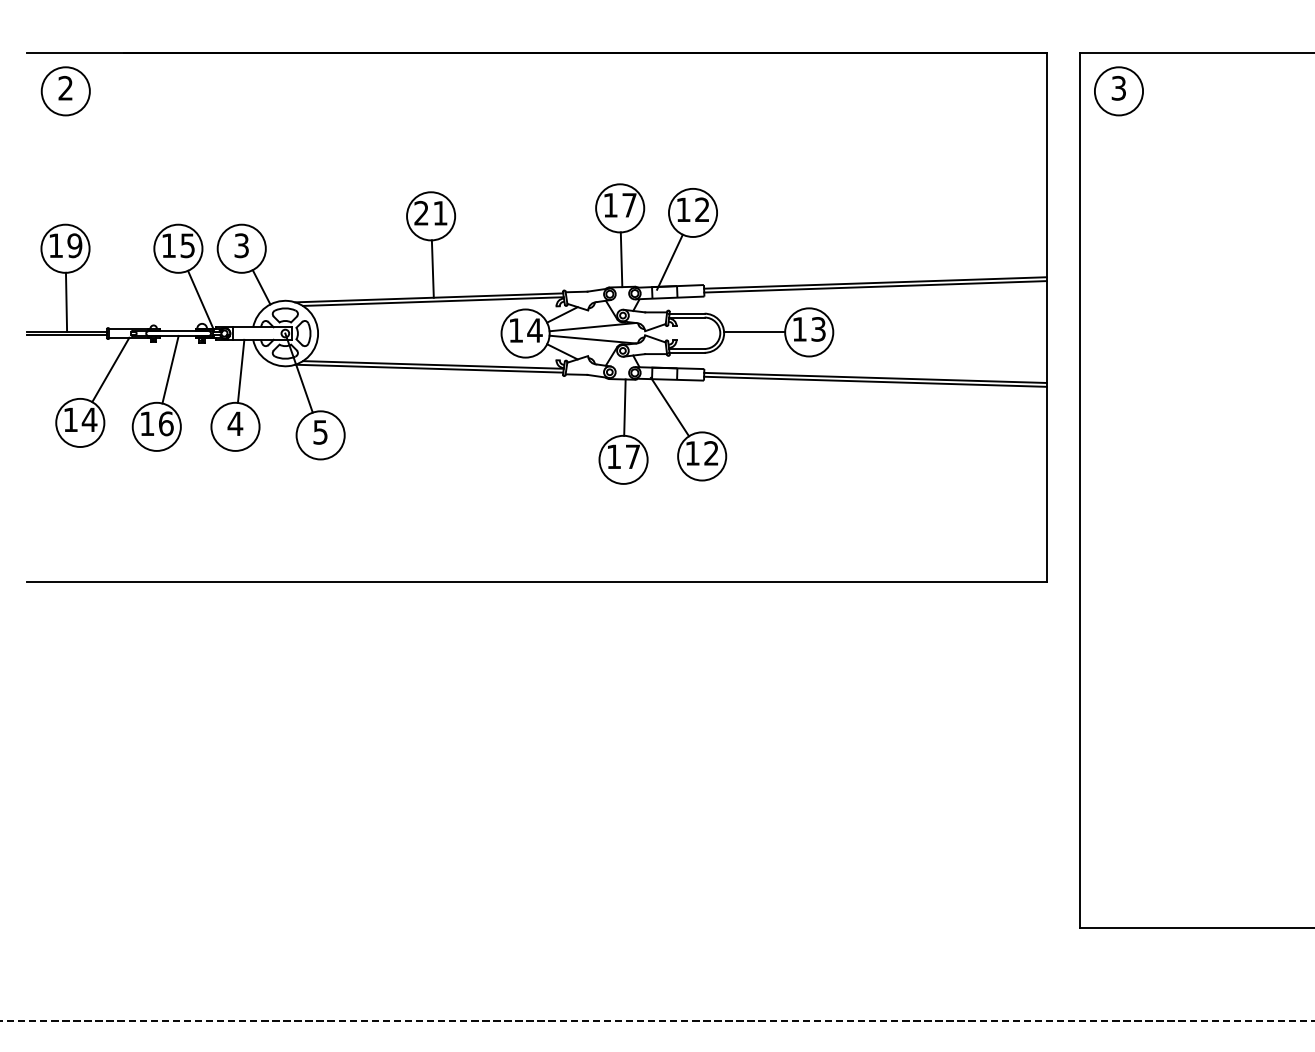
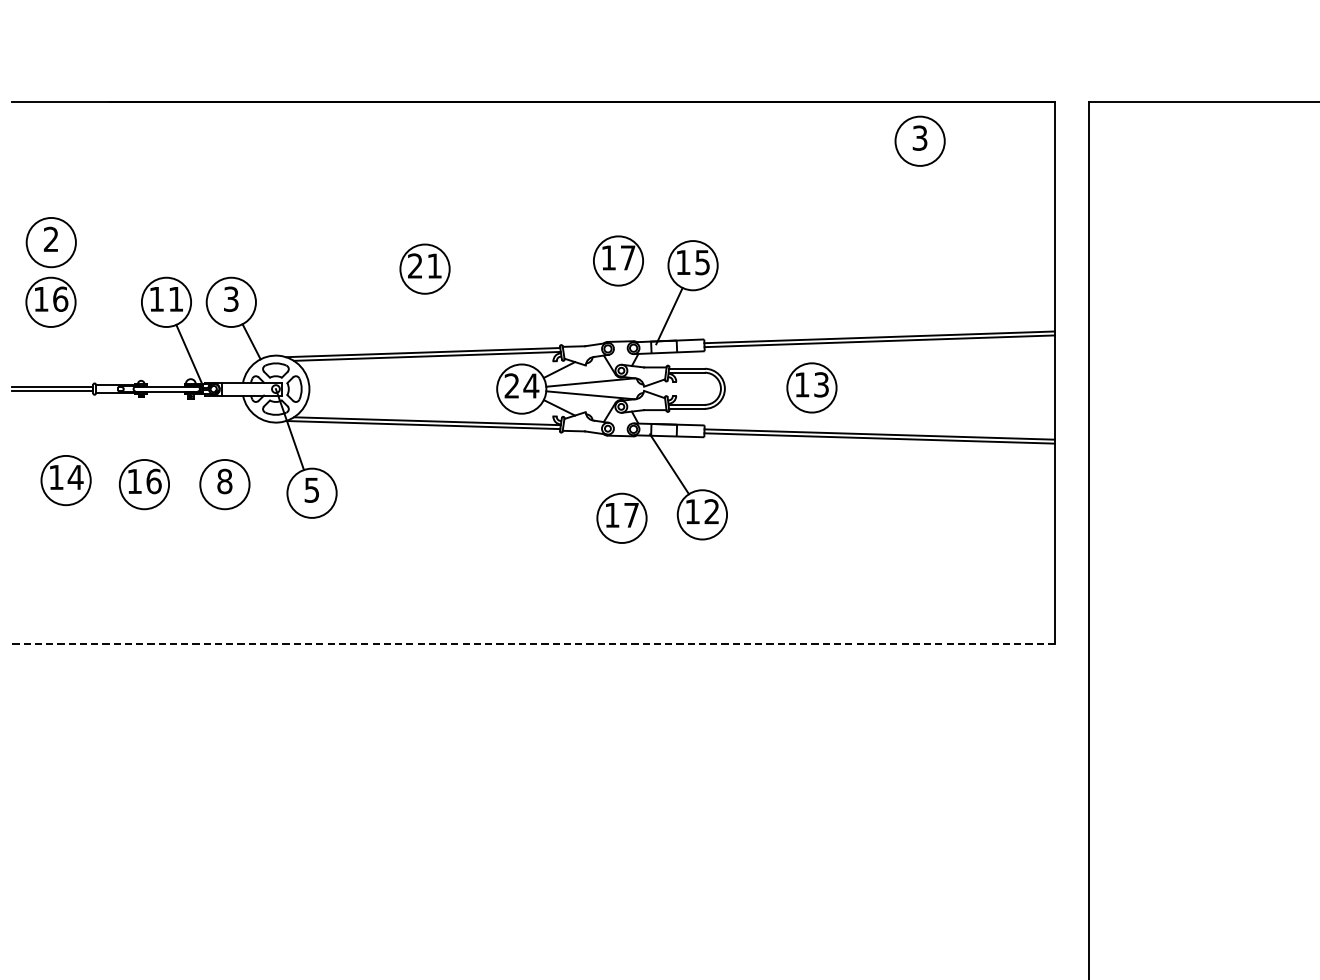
part: (65, 91) -> (50, 242), moved
part: (1118, 91) -> (919, 141), moved
text: (702, 209) -> (702, 262), 12 -> 15
text: (74, 245) -> (60, 299), 19 -> 16
text: (187, 245) -> (175, 299), 15 -> 11
line: (621, 259) -> (619, 313), removed
line: (432, 268) -> (426, 322), removed
line: (66, 301) -> (52, 356), removed
text: (515, 330) -> (511, 385), 14 -> 24
line: (754, 332) -> (755, 388), removed
line: (110, 369) -> (97, 425), removed
line: (170, 369) -> (158, 425), removed
line: (240, 370) -> (230, 426), removed
line: (624, 407) -> (622, 464), removed
text: (235, 423) -> (224, 481), 4 -> 8
line: (537, 582) -> (533, 643), solid -> dashed

